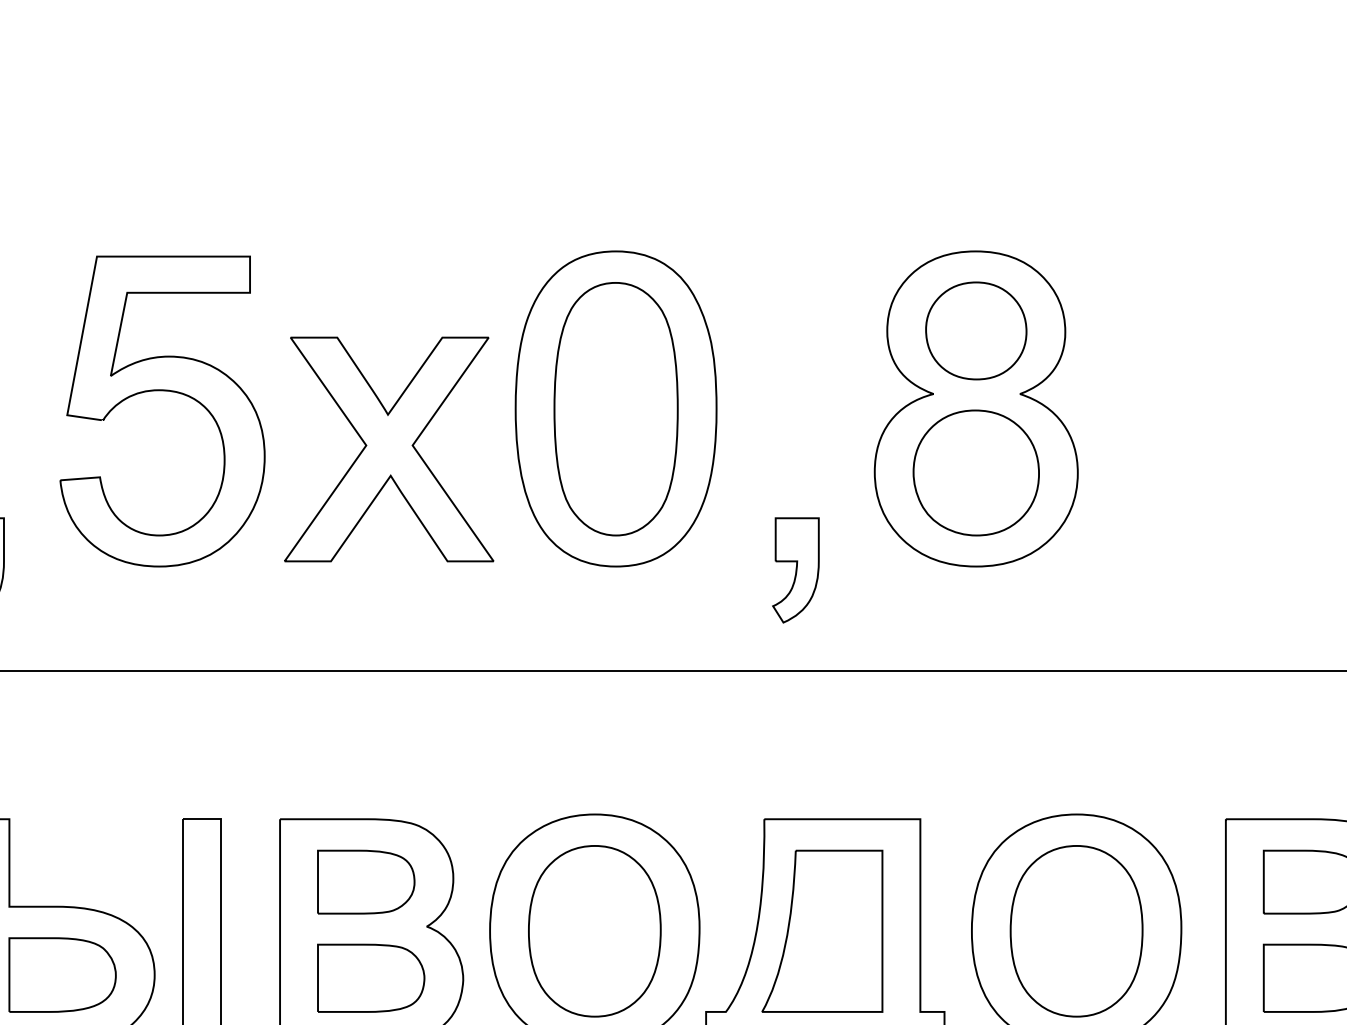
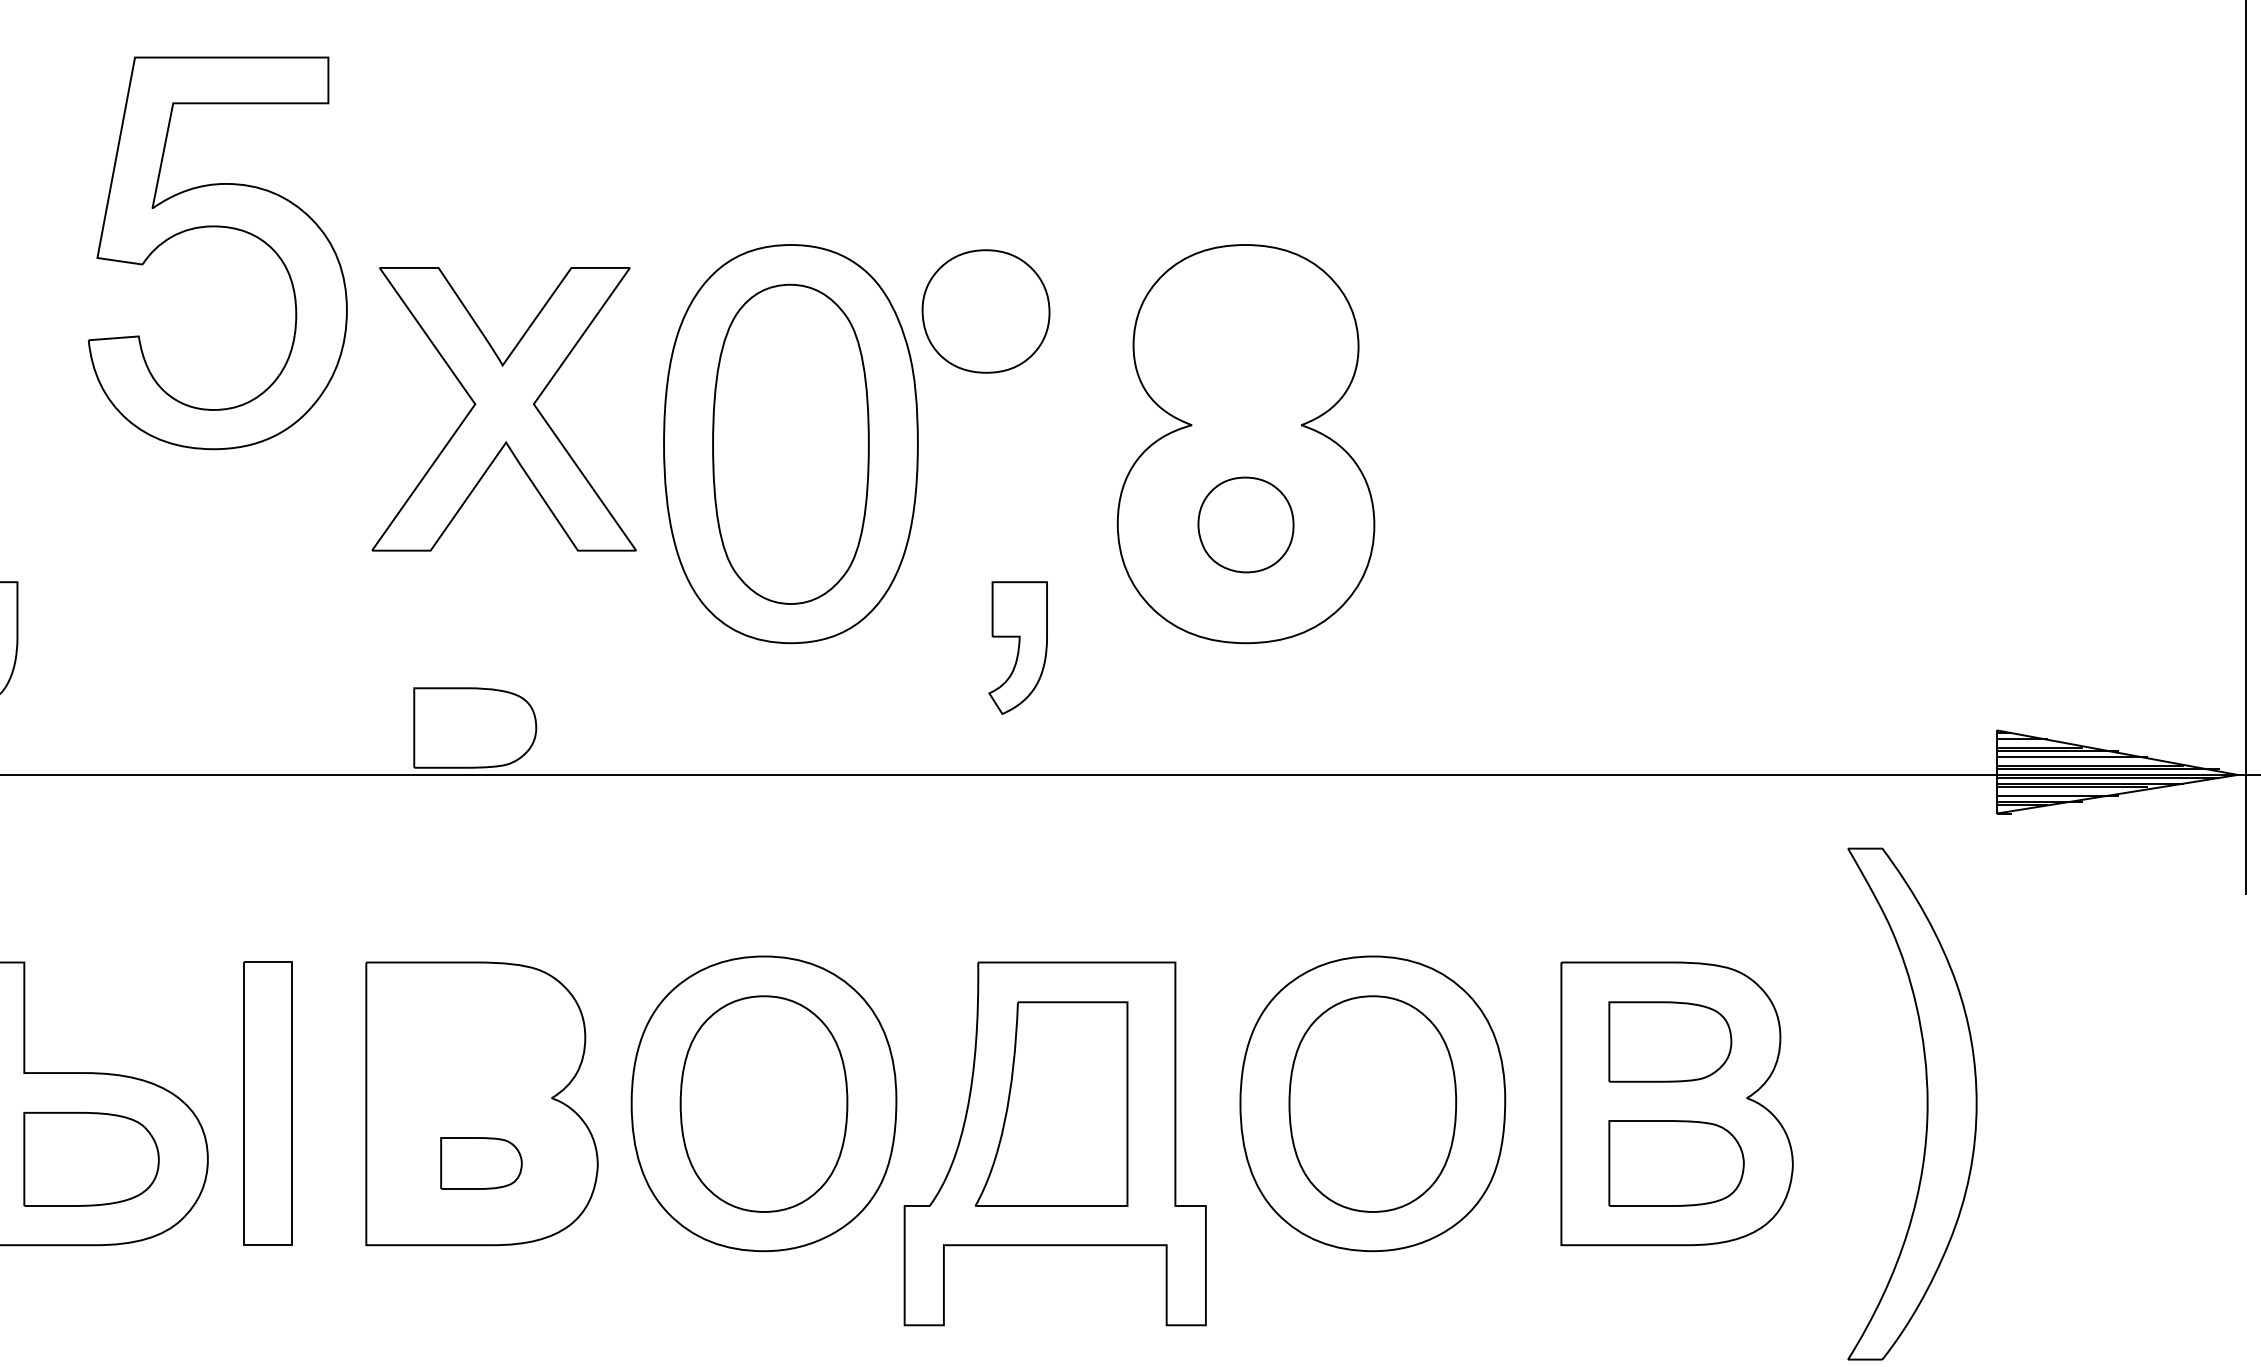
part: (975, 330) -> (985, 311), moved
part: (162, 391) -> (217, 227), moved
part: (388, 449) -> (503, 409), moved
part: (975, 472) -> (1245, 524), size x0.6
part: (366, 881) -> (475, 727), moved
part: (371, 978) -> (481, 1163), size x0.6

